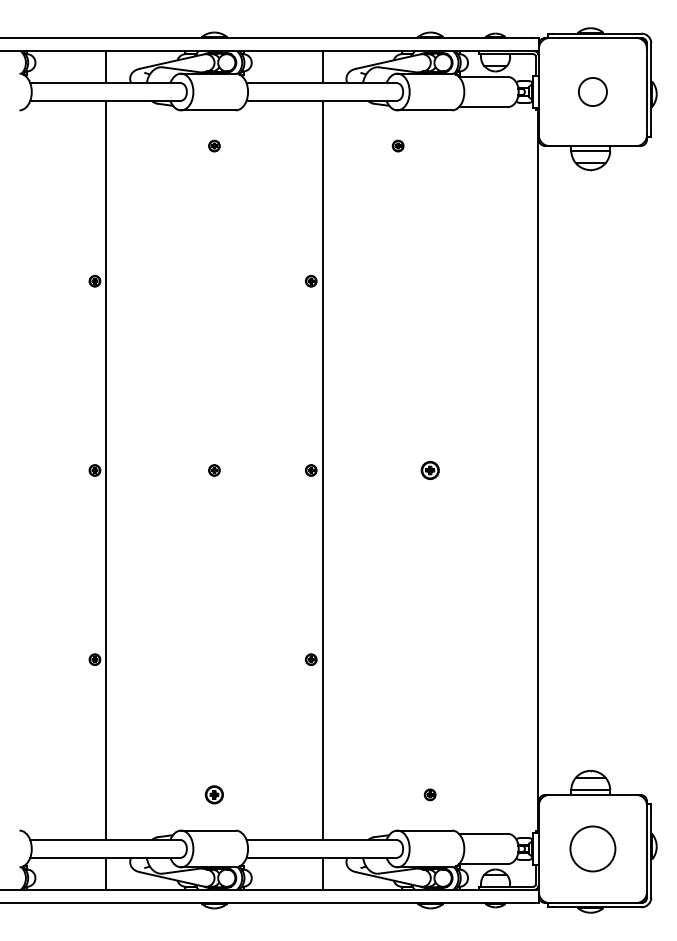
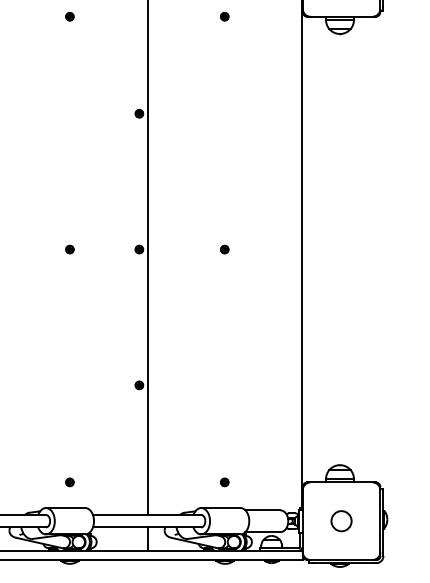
part: (397, 145) -> (224, 16), moved
part: (429, 470) -> (224, 249), size x0.62
part: (214, 794) -> (69, 482), size x0.62
circle: (592, 848) -> (341, 520), size x0.62

